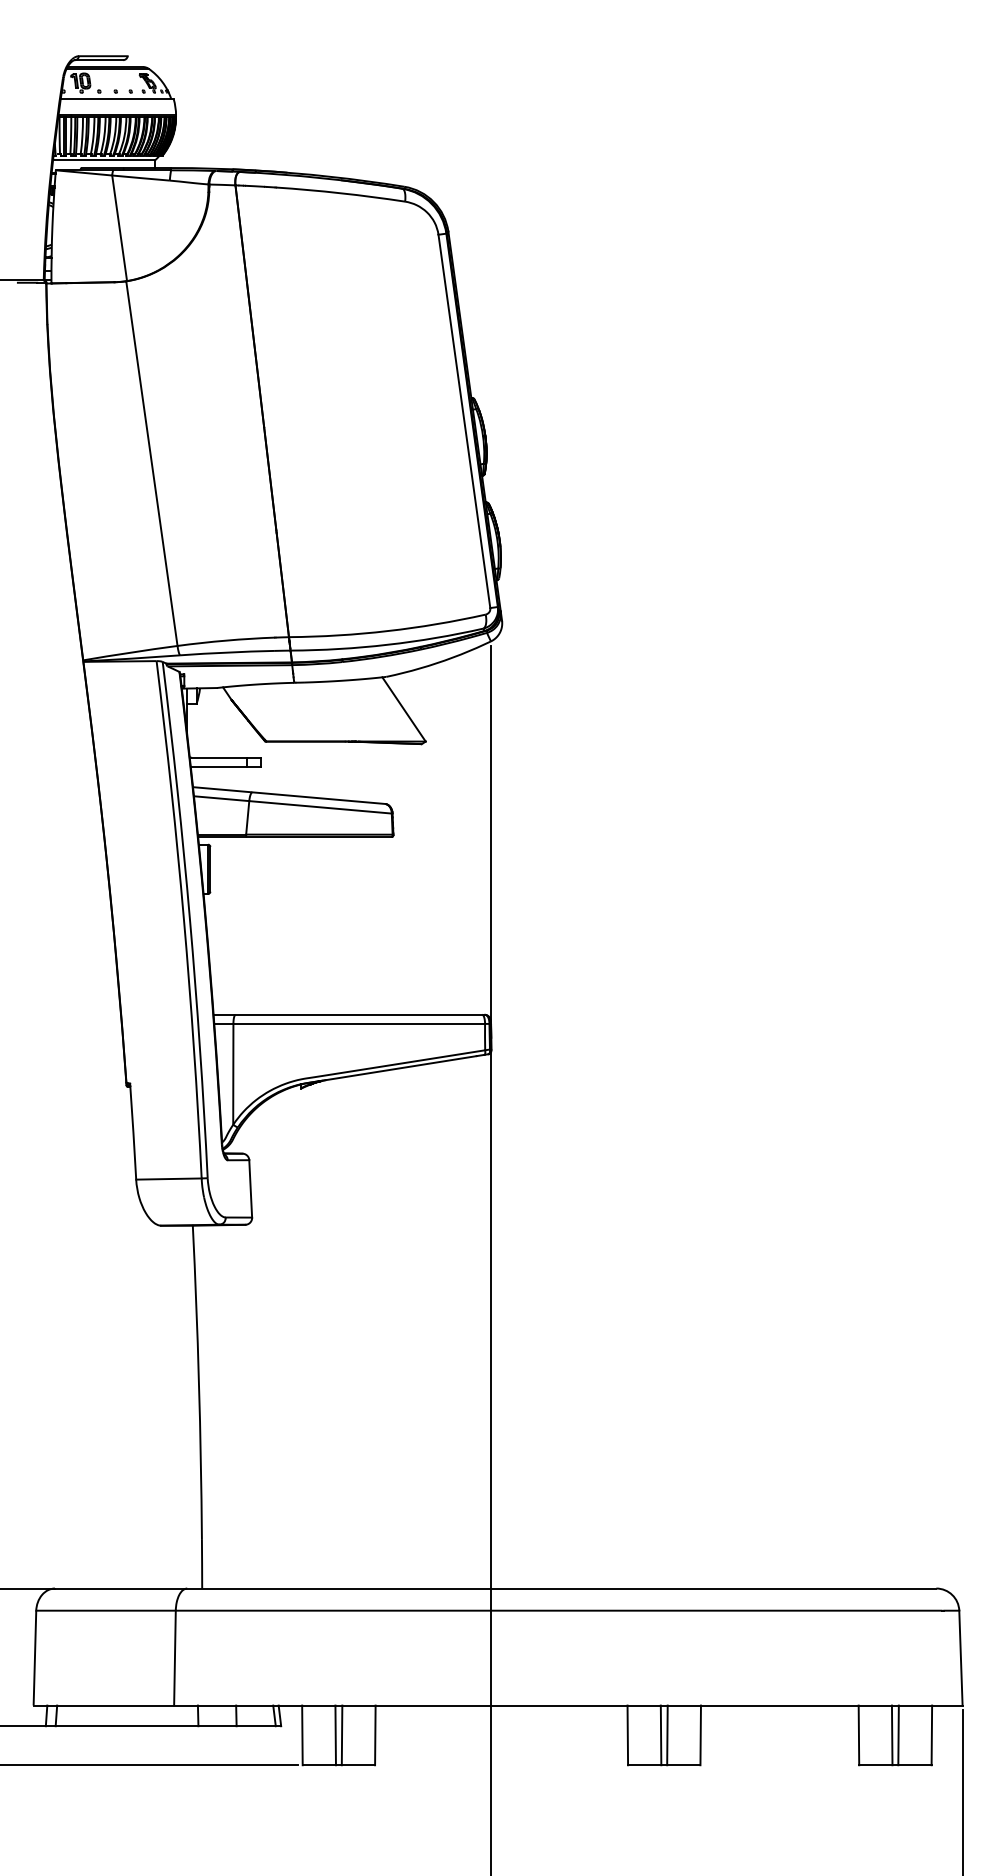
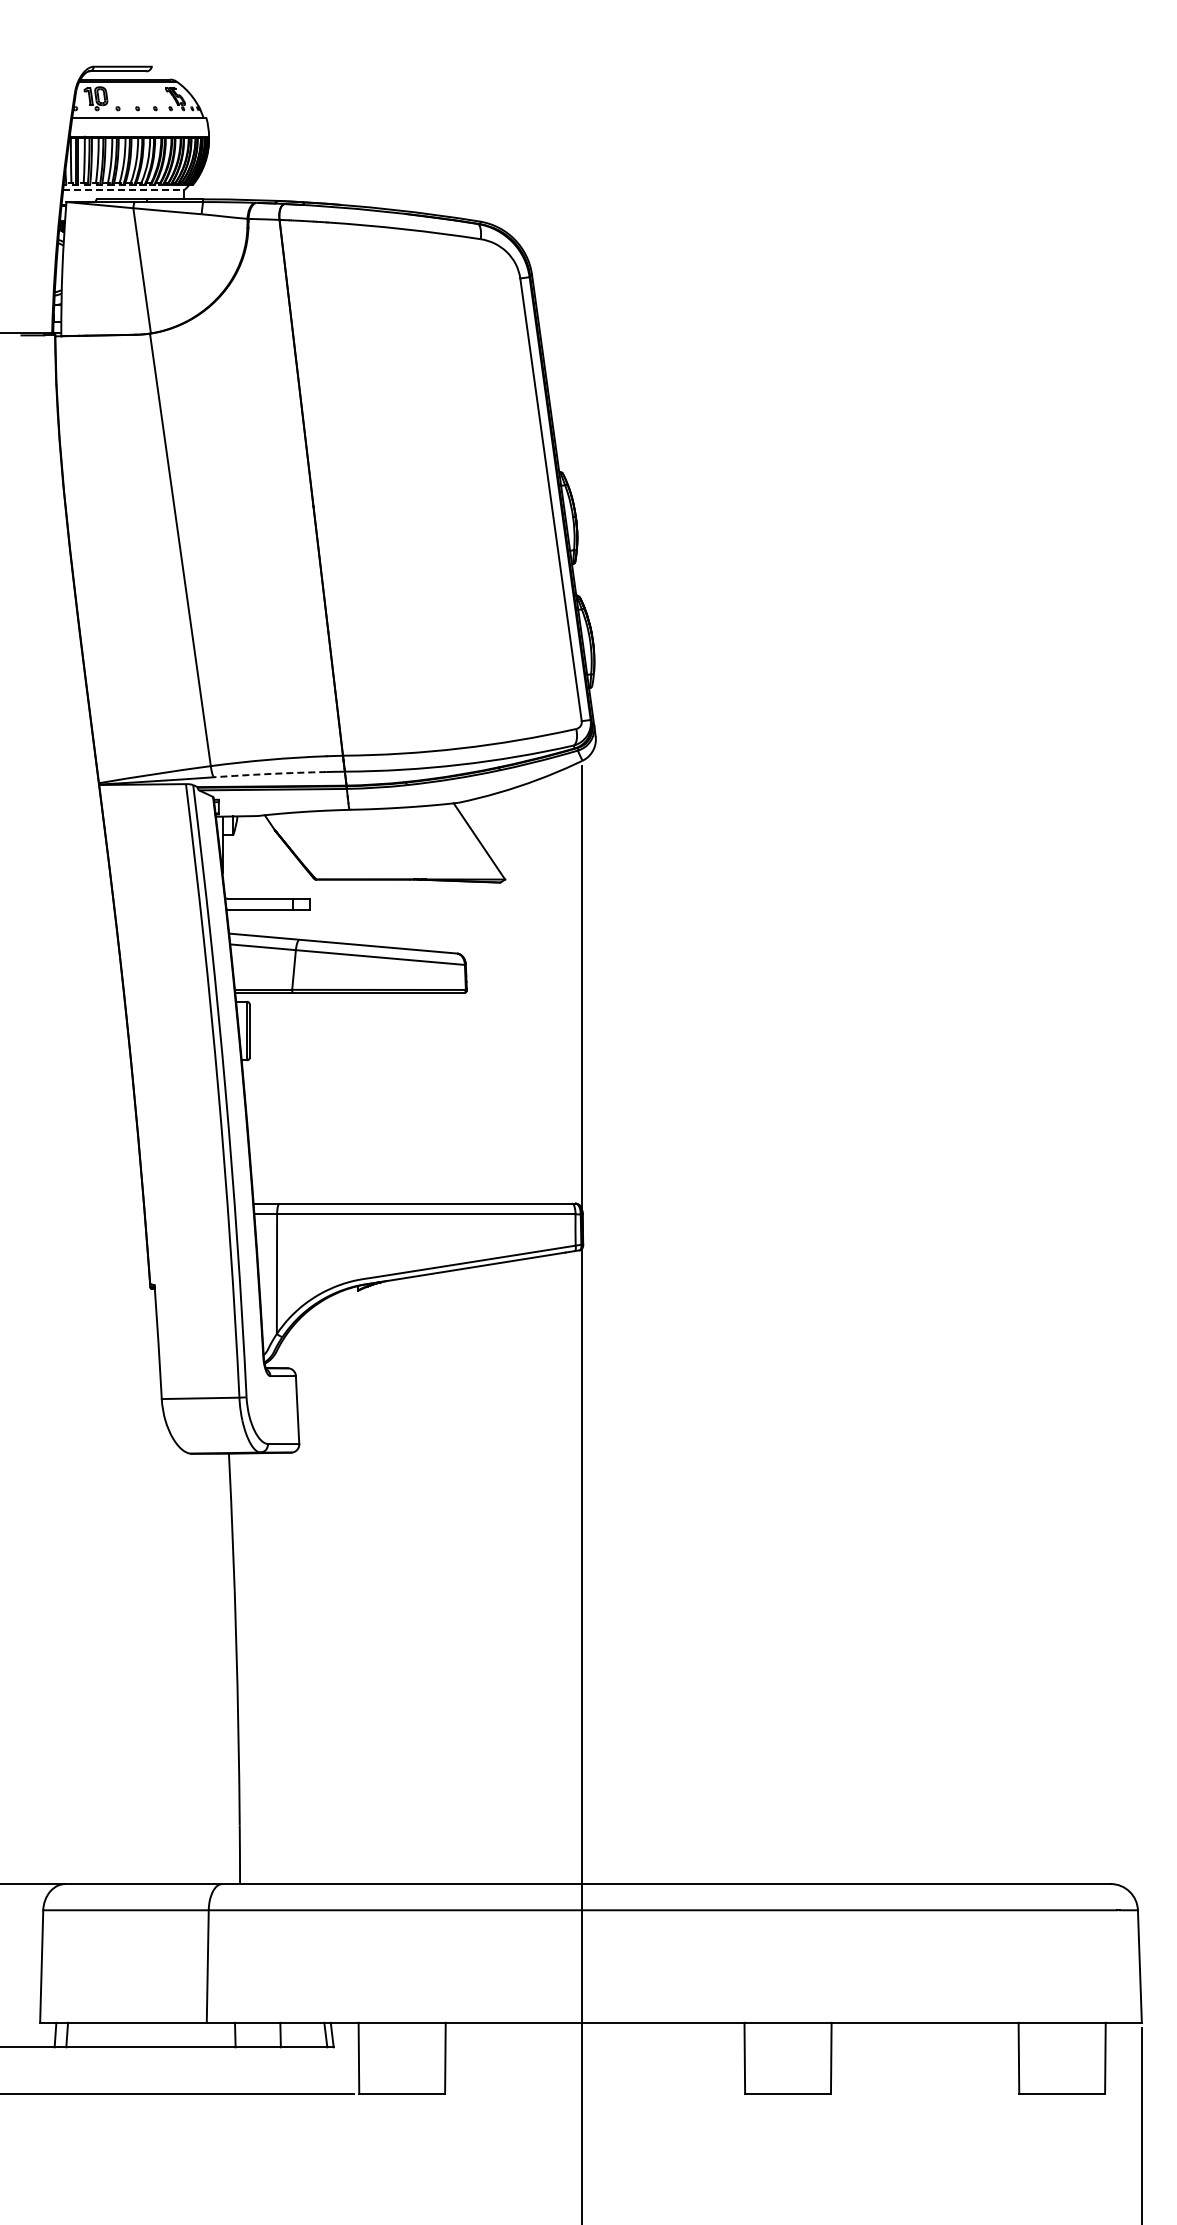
line: (103, 160) -> (123, 190), solid -> dashed
arc: (227, 652) -> (269, 773), solid -> dashed
line: (335, 1734) -> (398, 2057), removed
line: (341, 1734) -> (405, 2057), removed
line: (660, 1734) -> (783, 2057), removed
line: (667, 1734) -> (791, 2057), removed
line: (892, 1734) -> (1058, 2057), removed
line: (898, 1734) -> (1065, 2057), removed

